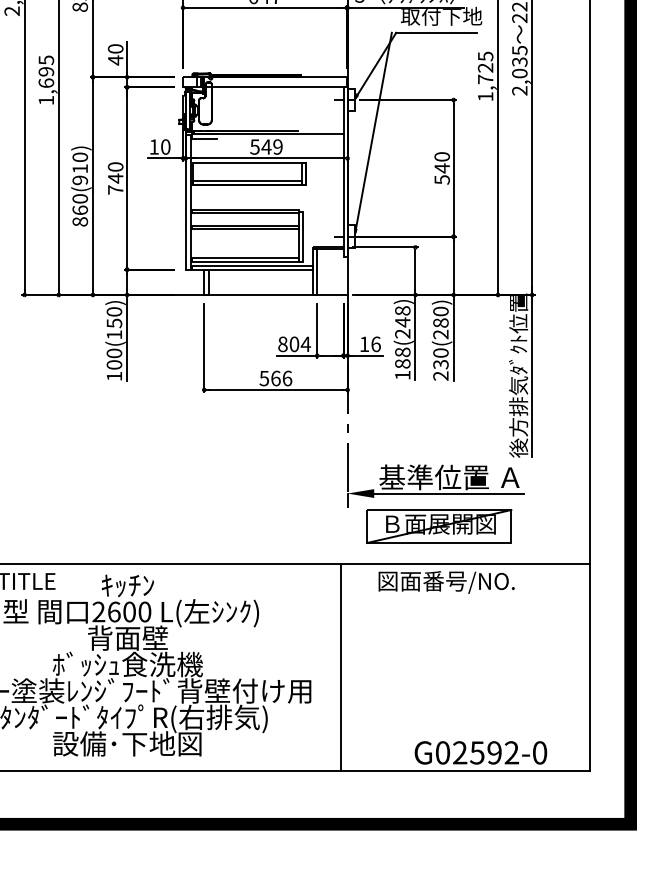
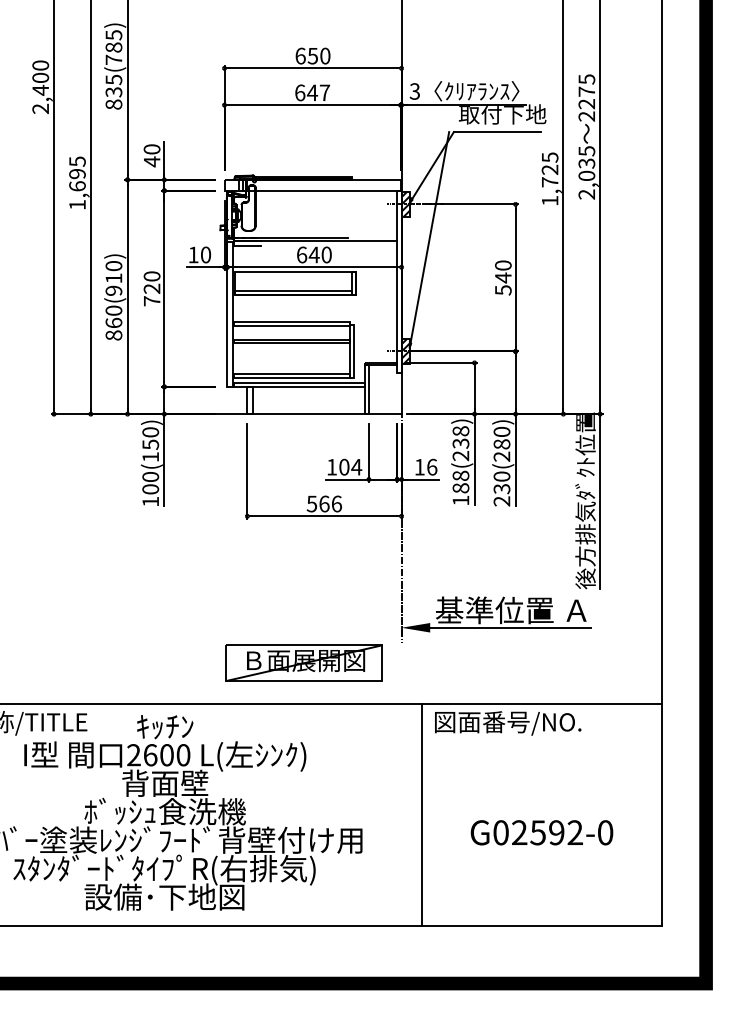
hatch: (351, 100) -> (405, 204), added
text: (265, 146) -> (313, 254), 549 -> 640
text: (115, 178) -> (151, 288), 740 -> 720
hatch: (351, 236) -> (405, 351), added
text: (402, 322) -> (460, 443), 188(248) -> 188(238)
text: (283, 343) -> (332, 466), 804 -> 104
part: (438, 525) -> (303, 662), moved
line: (340, 667) -> (421, 814), moved
text: (480, 752) -> (541, 832), moved

